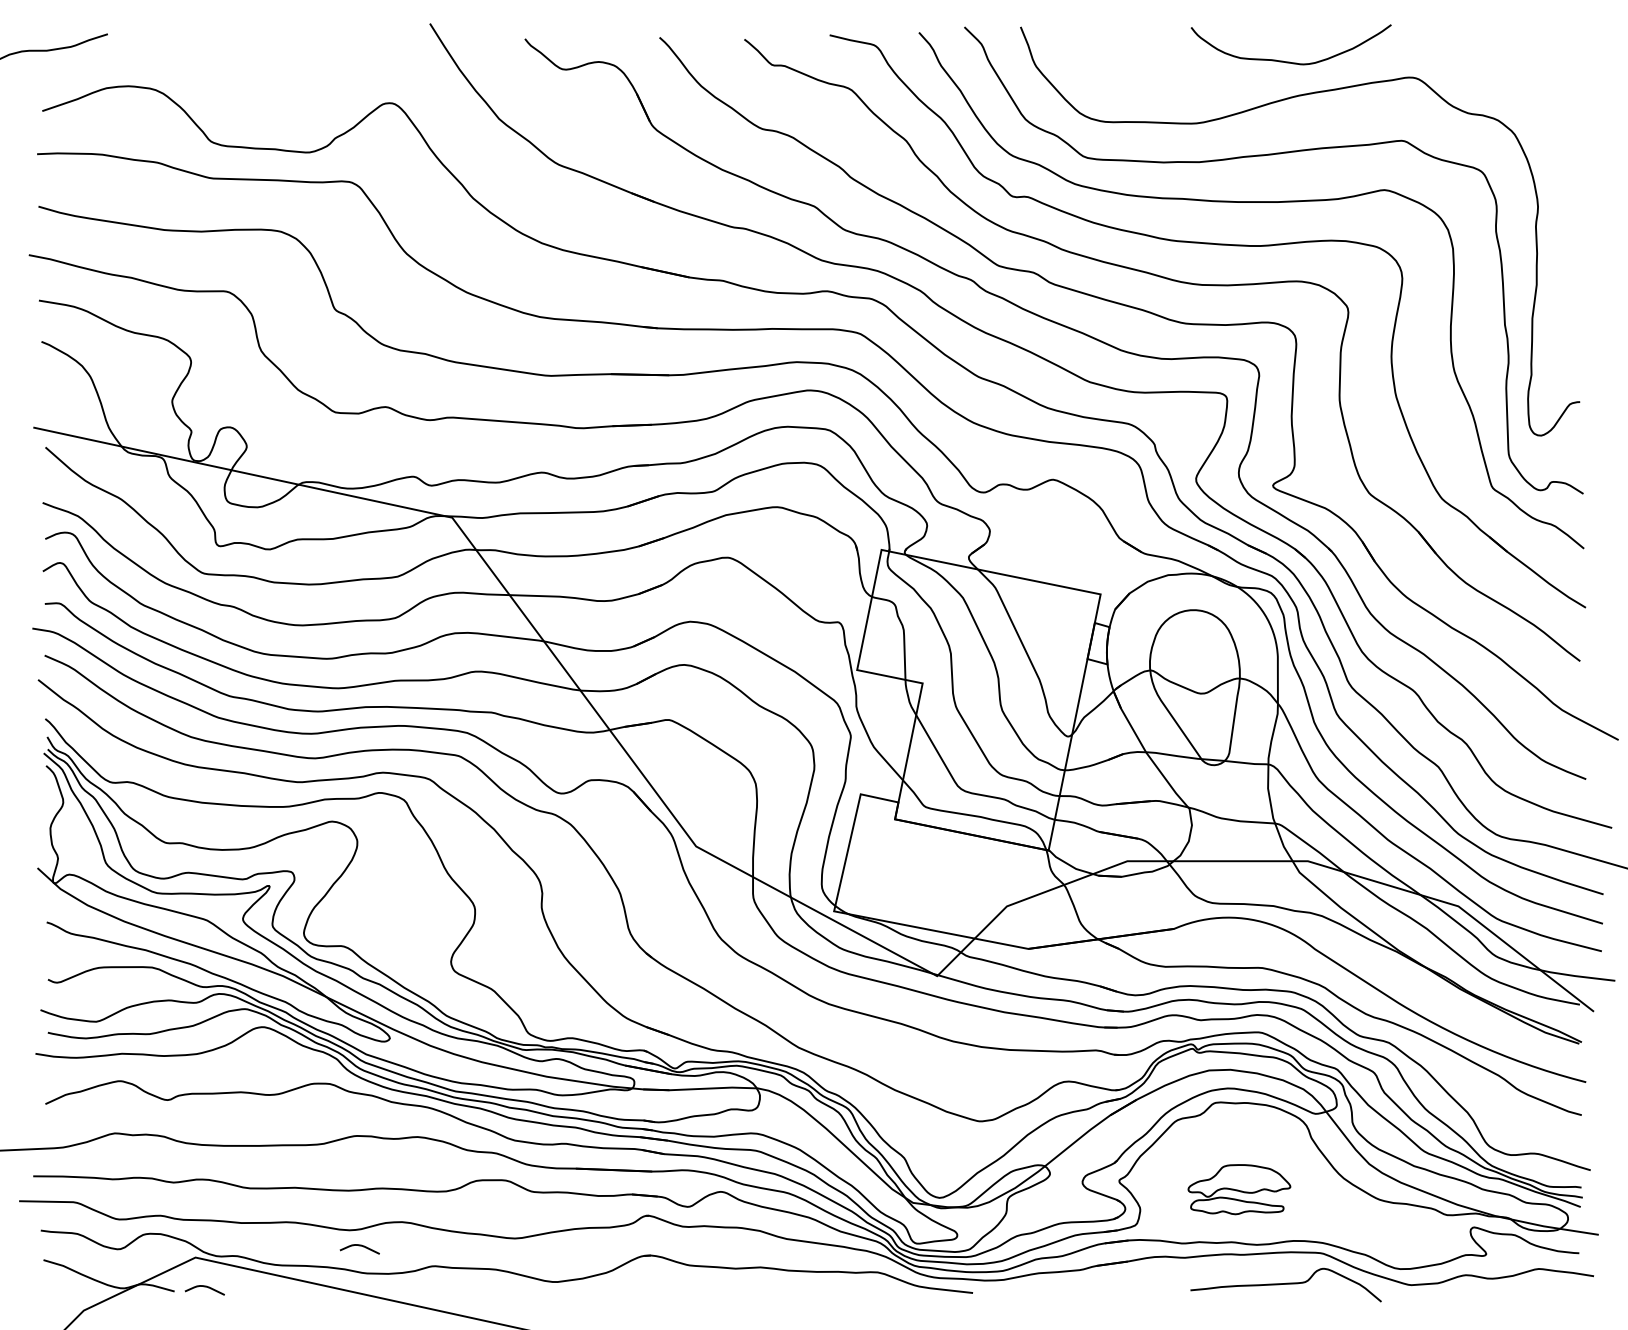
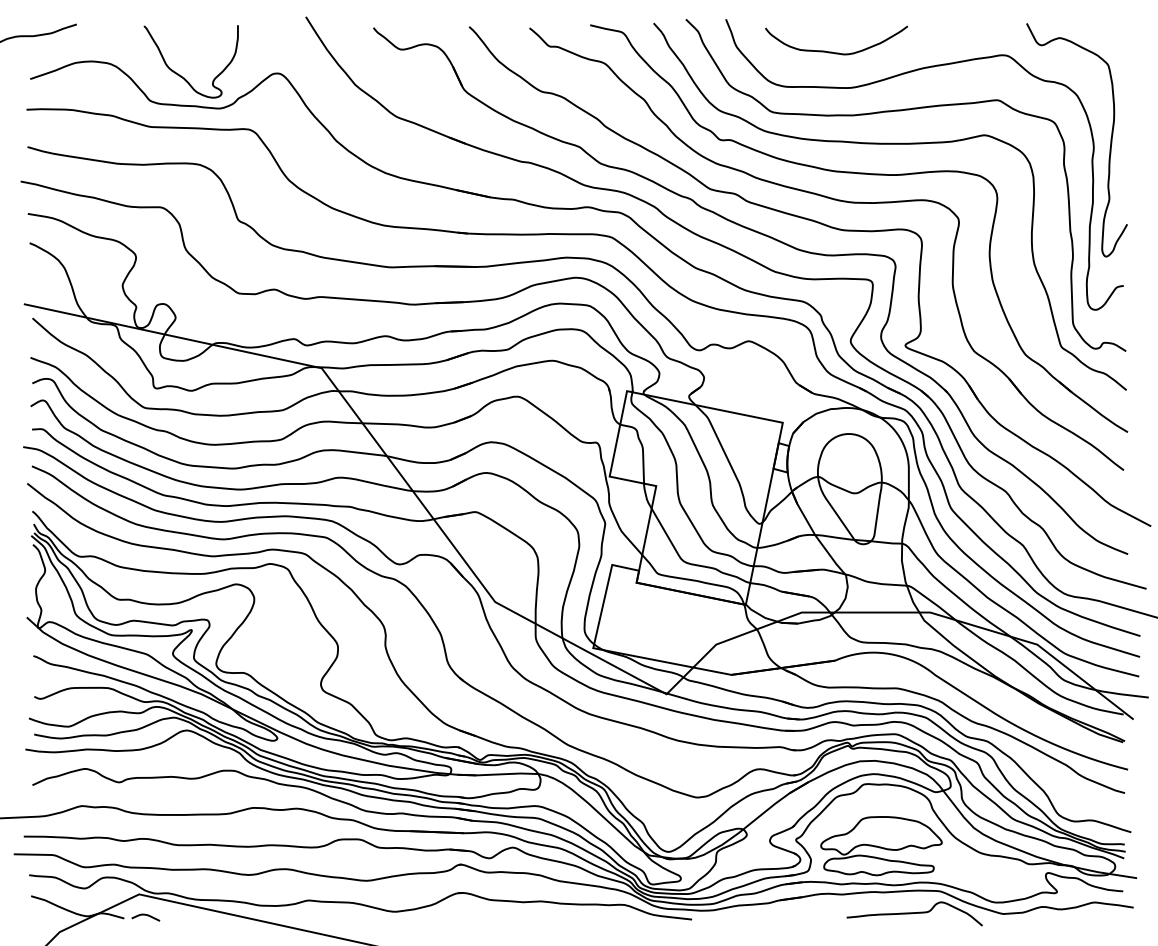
curve: (1289, 61) -> (835, 52), moved
curve: (256, 107) -> (182, 76), added
curve: (1561, 198) -> (1110, 141), added
part: (1239, 1189) -> (881, 845), size x1.67
curve: (359, 1246) -> (255, 886), removed

